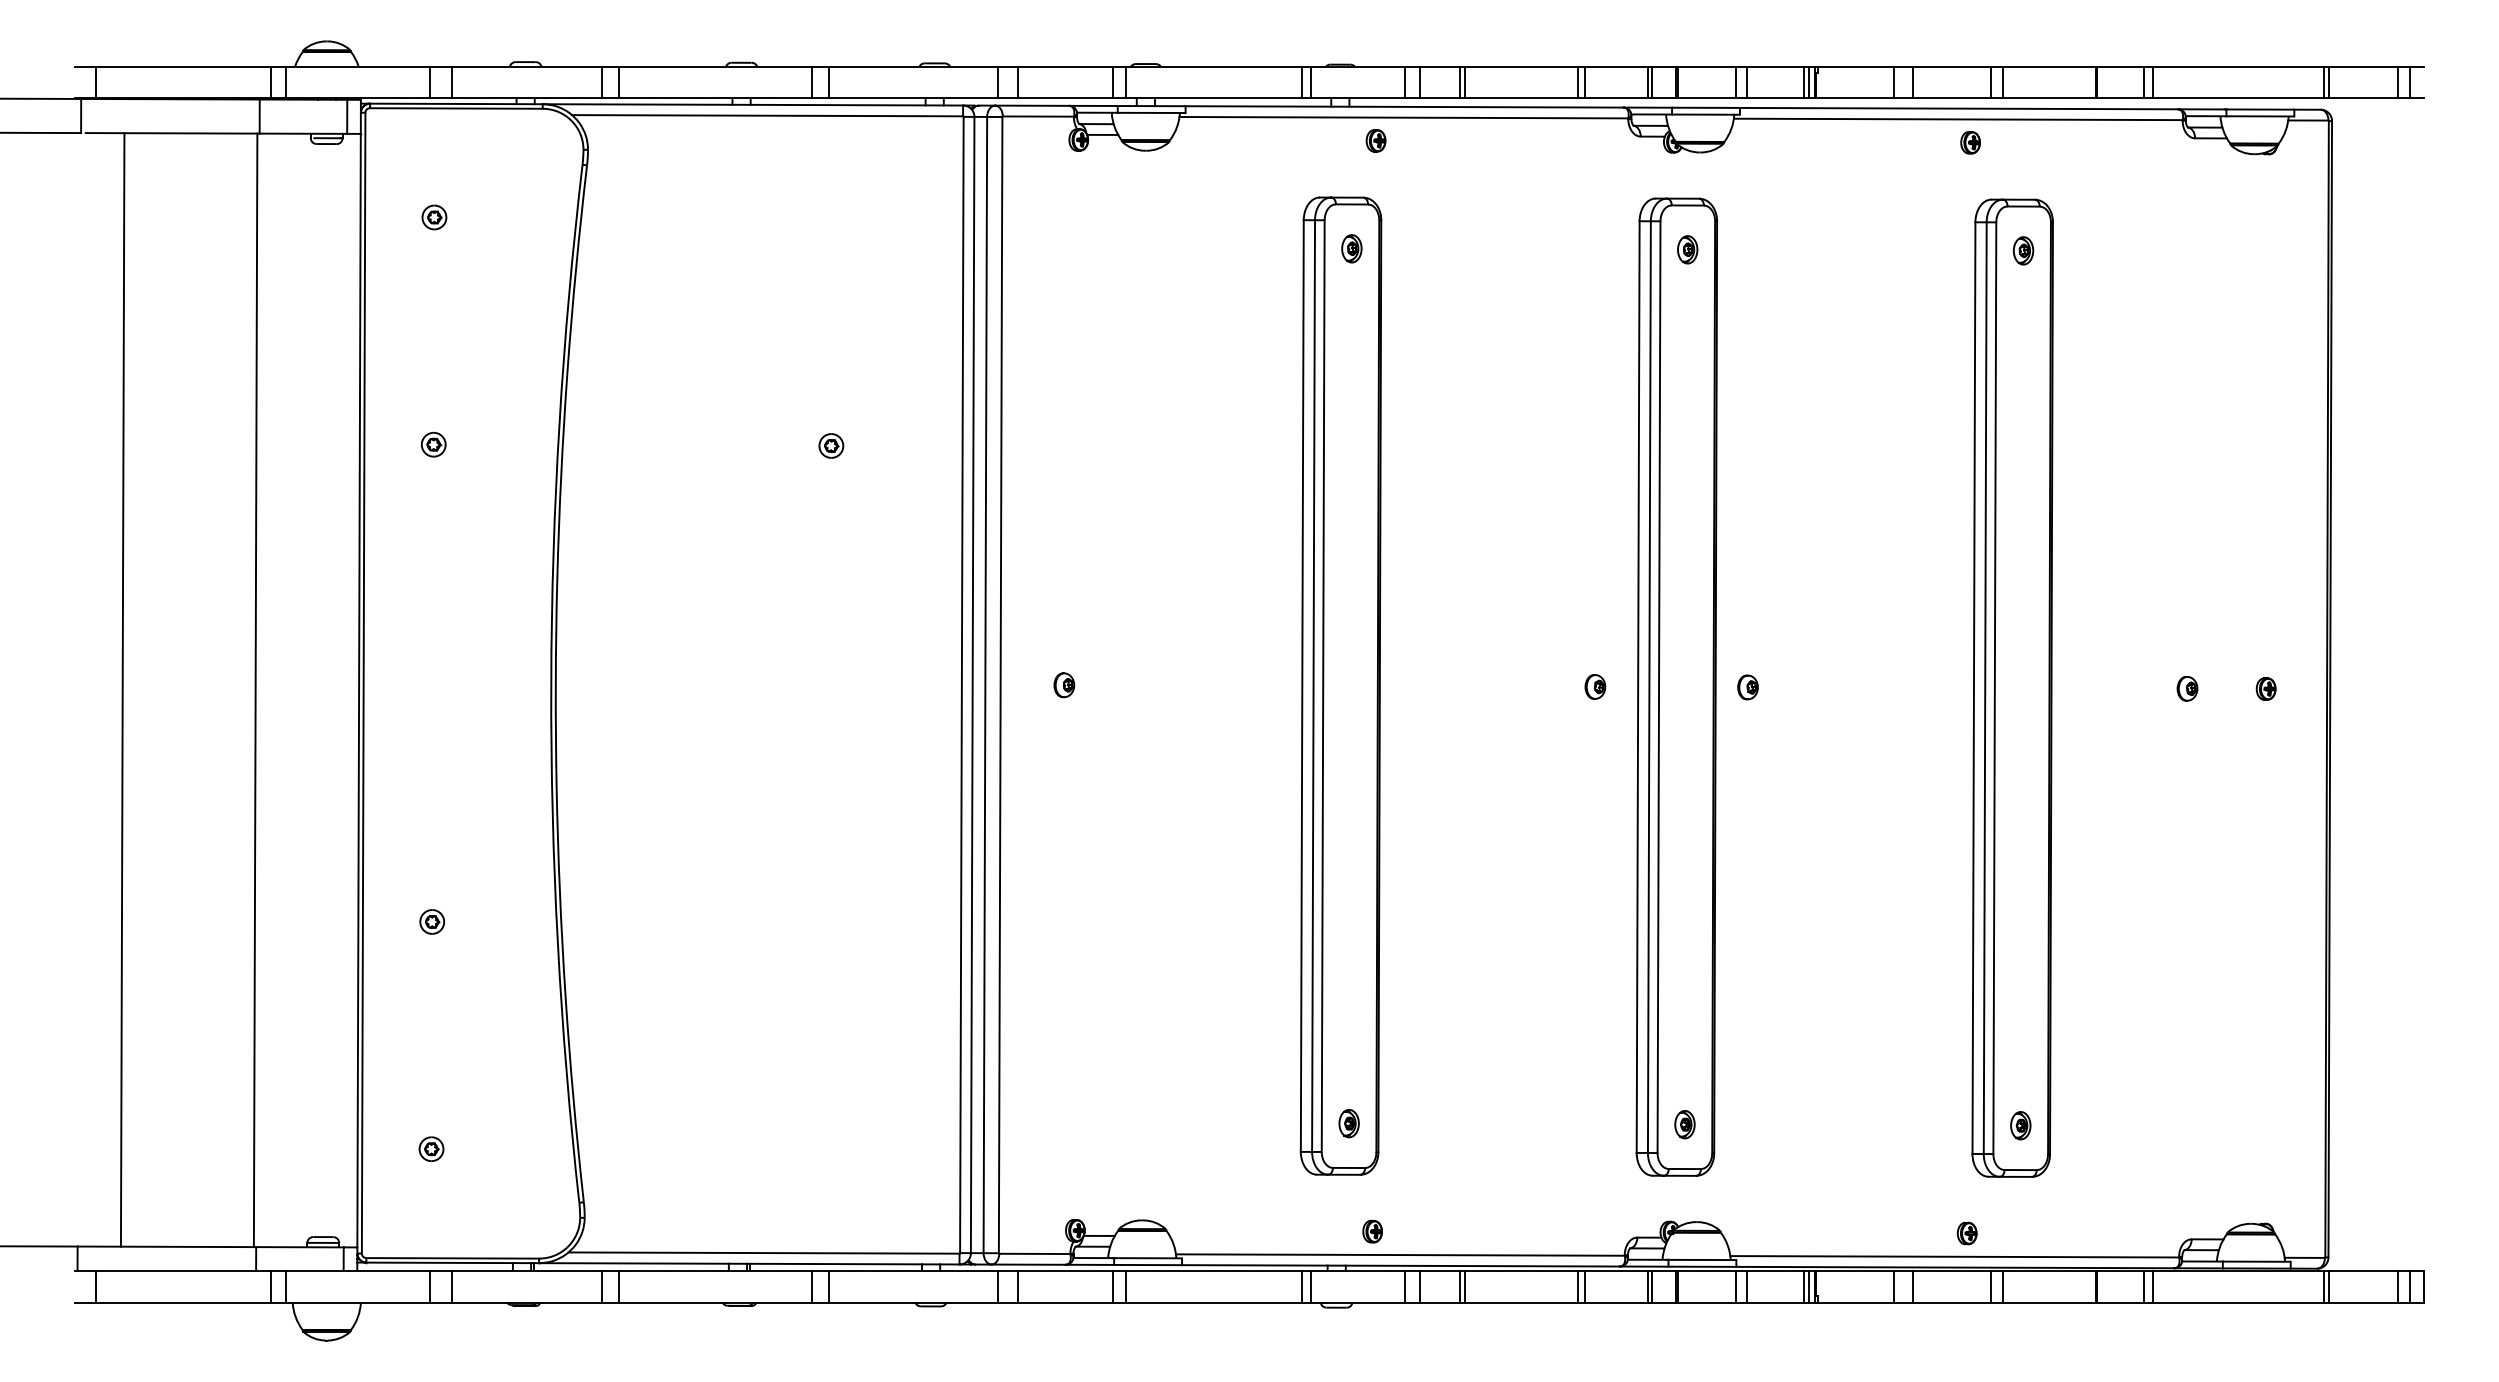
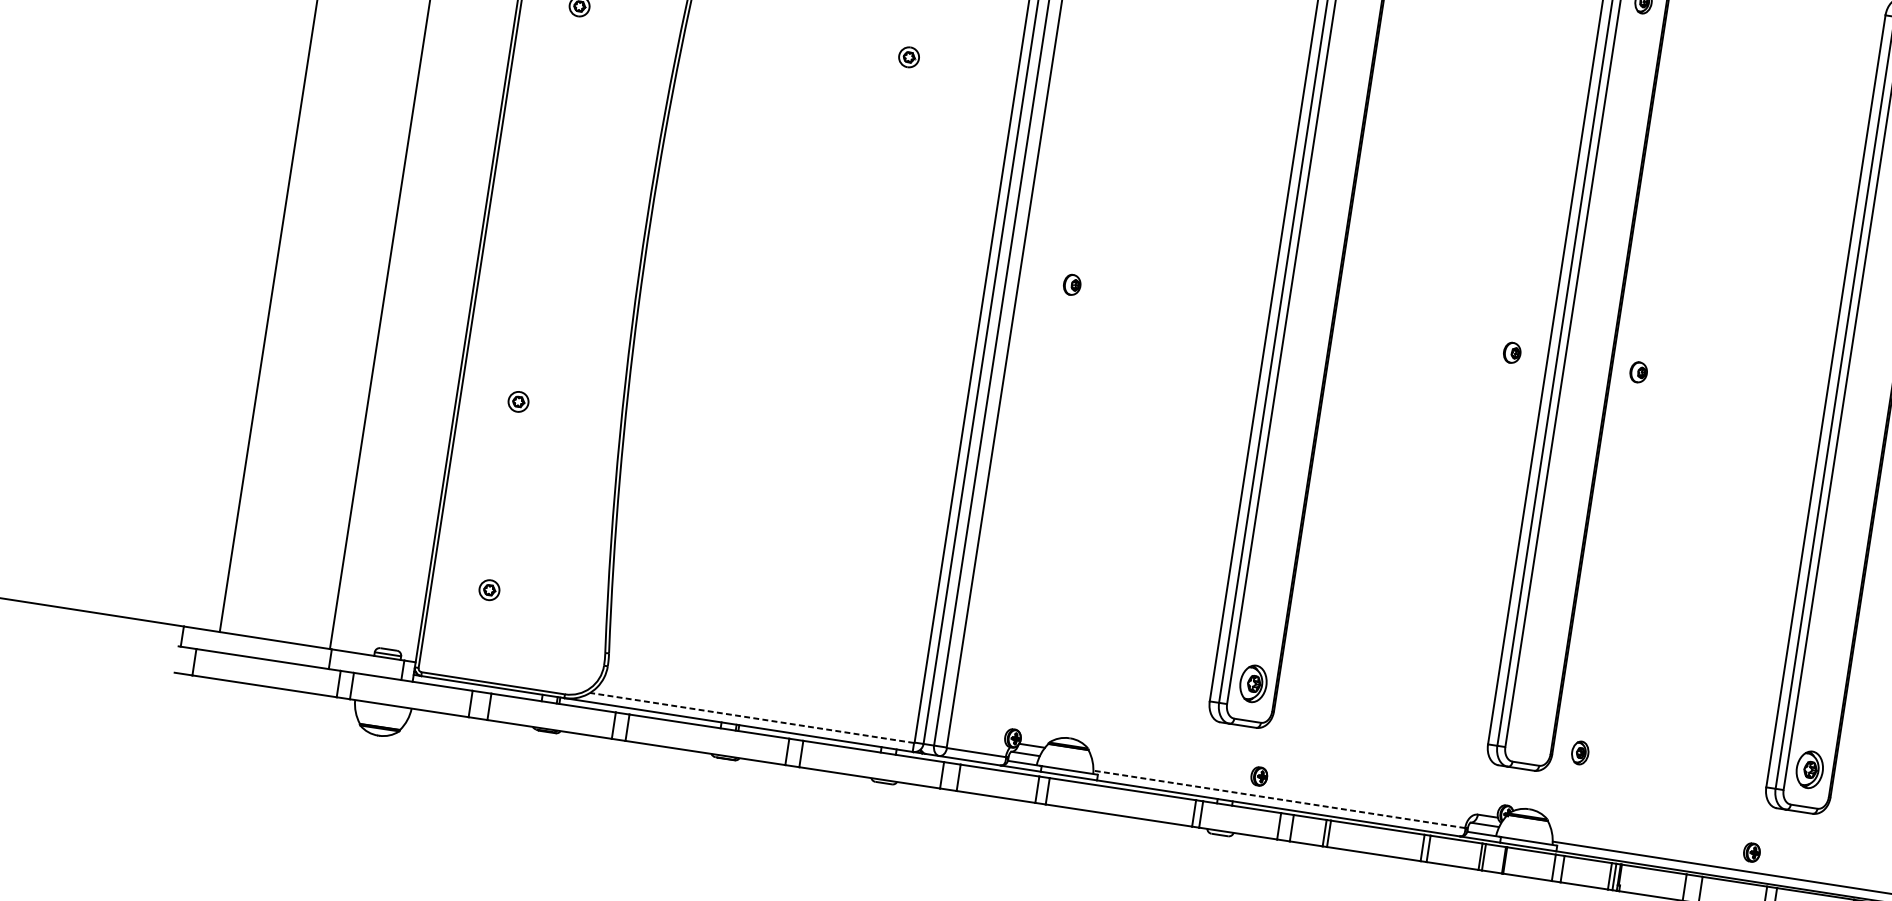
part: (1348, 1123) -> (1252, 683), size x1.6
part: (1684, 1124) -> (1579, 752), moved
part: (2020, 1125) -> (1809, 769), size x1.6
line: (763, 1253) -> (751, 718), solid -> dashed
line: (1399, 1255) -> (1278, 799), solid -> dashed

